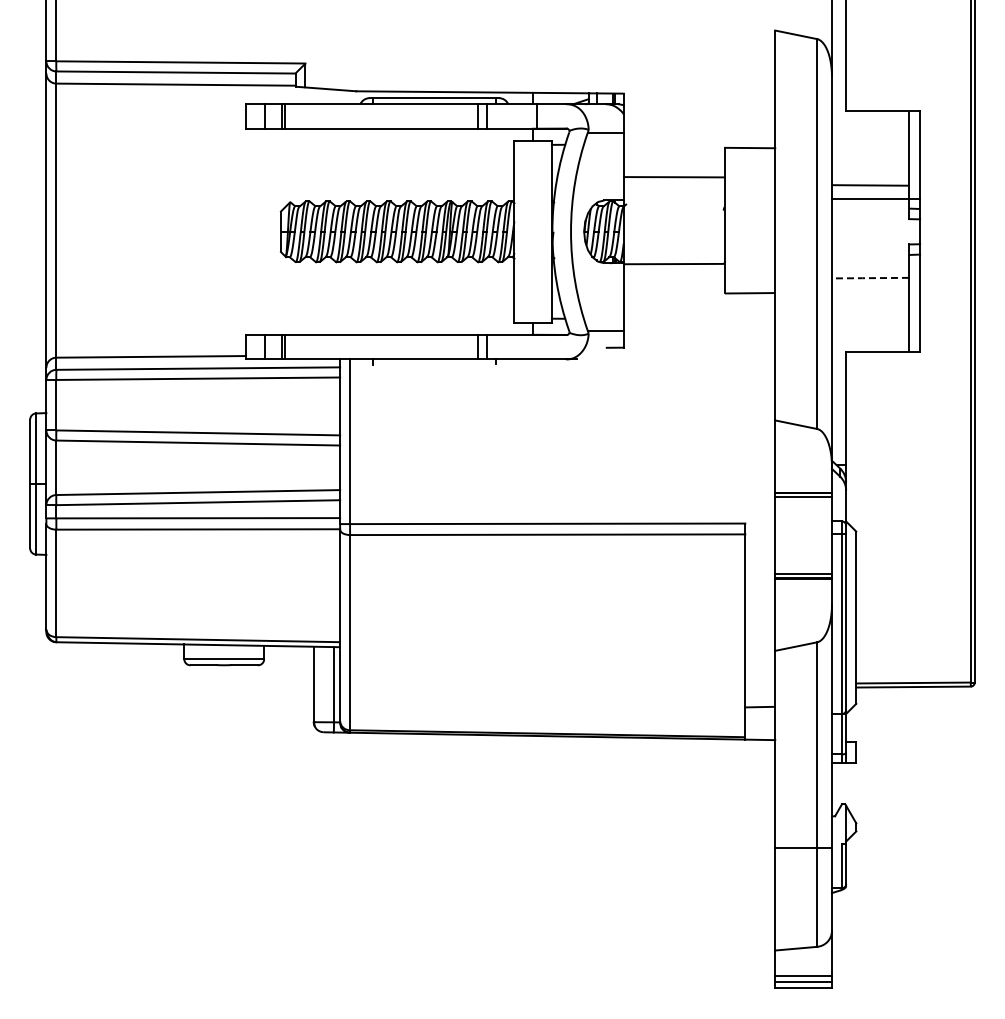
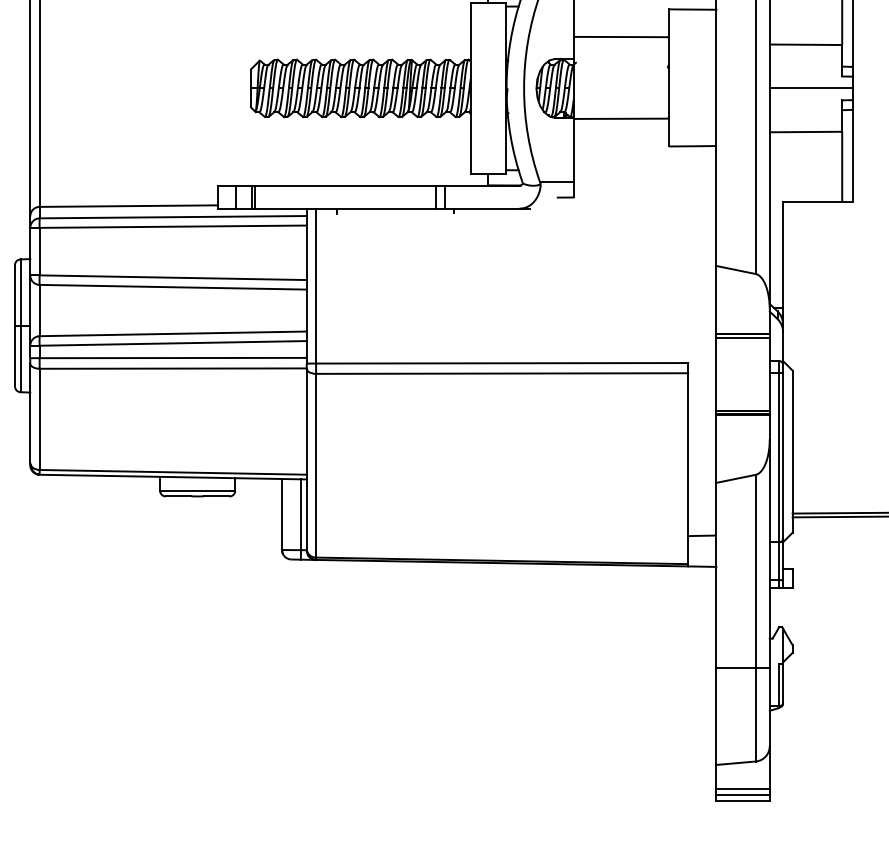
line: (875, 198) -> (810, 88), moved
line: (869, 278) -> (805, 132), dashed -> solid

